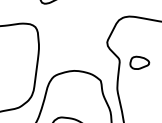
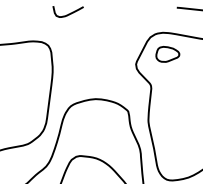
part: (139, 62) -> (167, 54), moved

